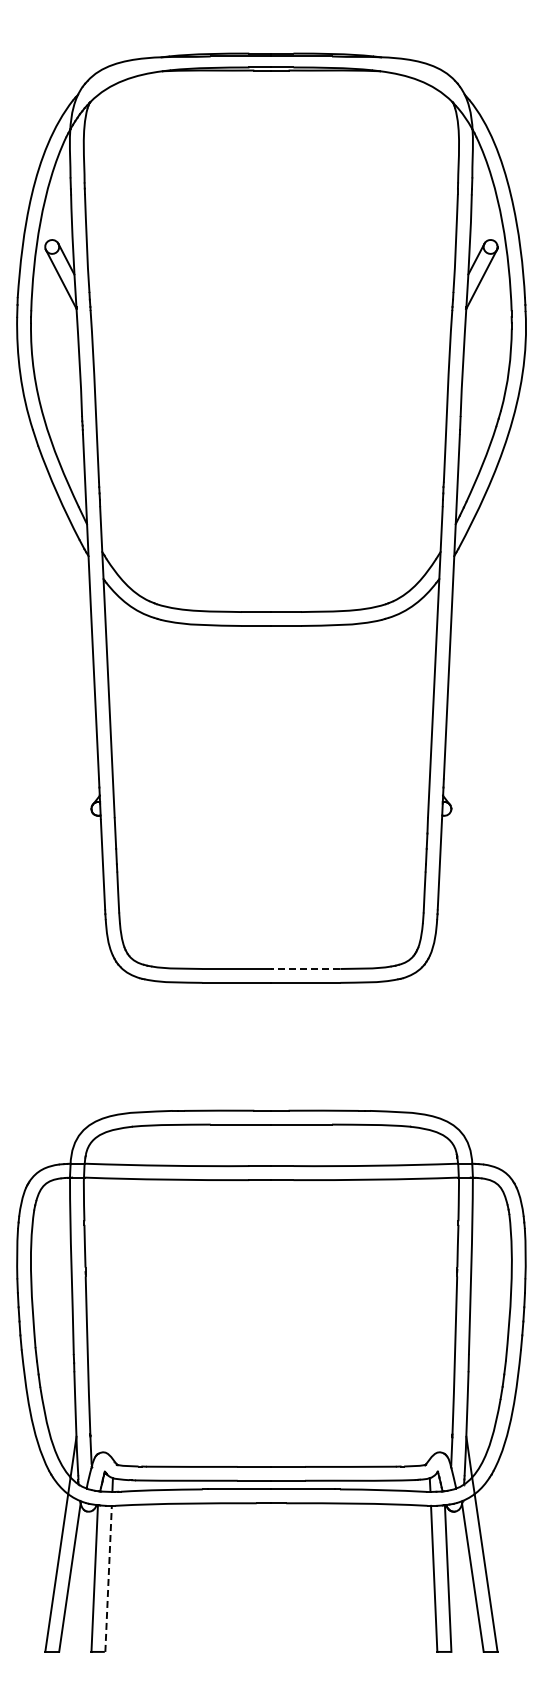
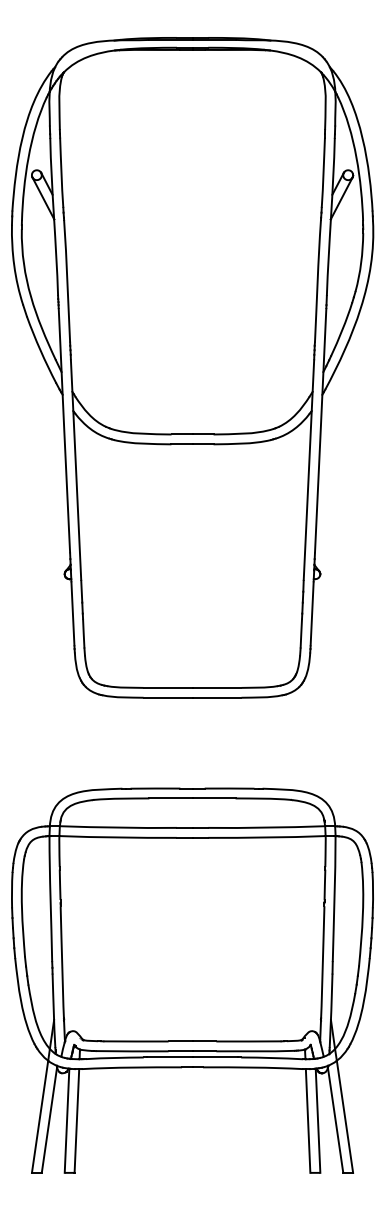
line: (305, 968) -> (216, 687), dashed -> solid
line: (108, 1578) -> (76, 1120), dashed -> solid

